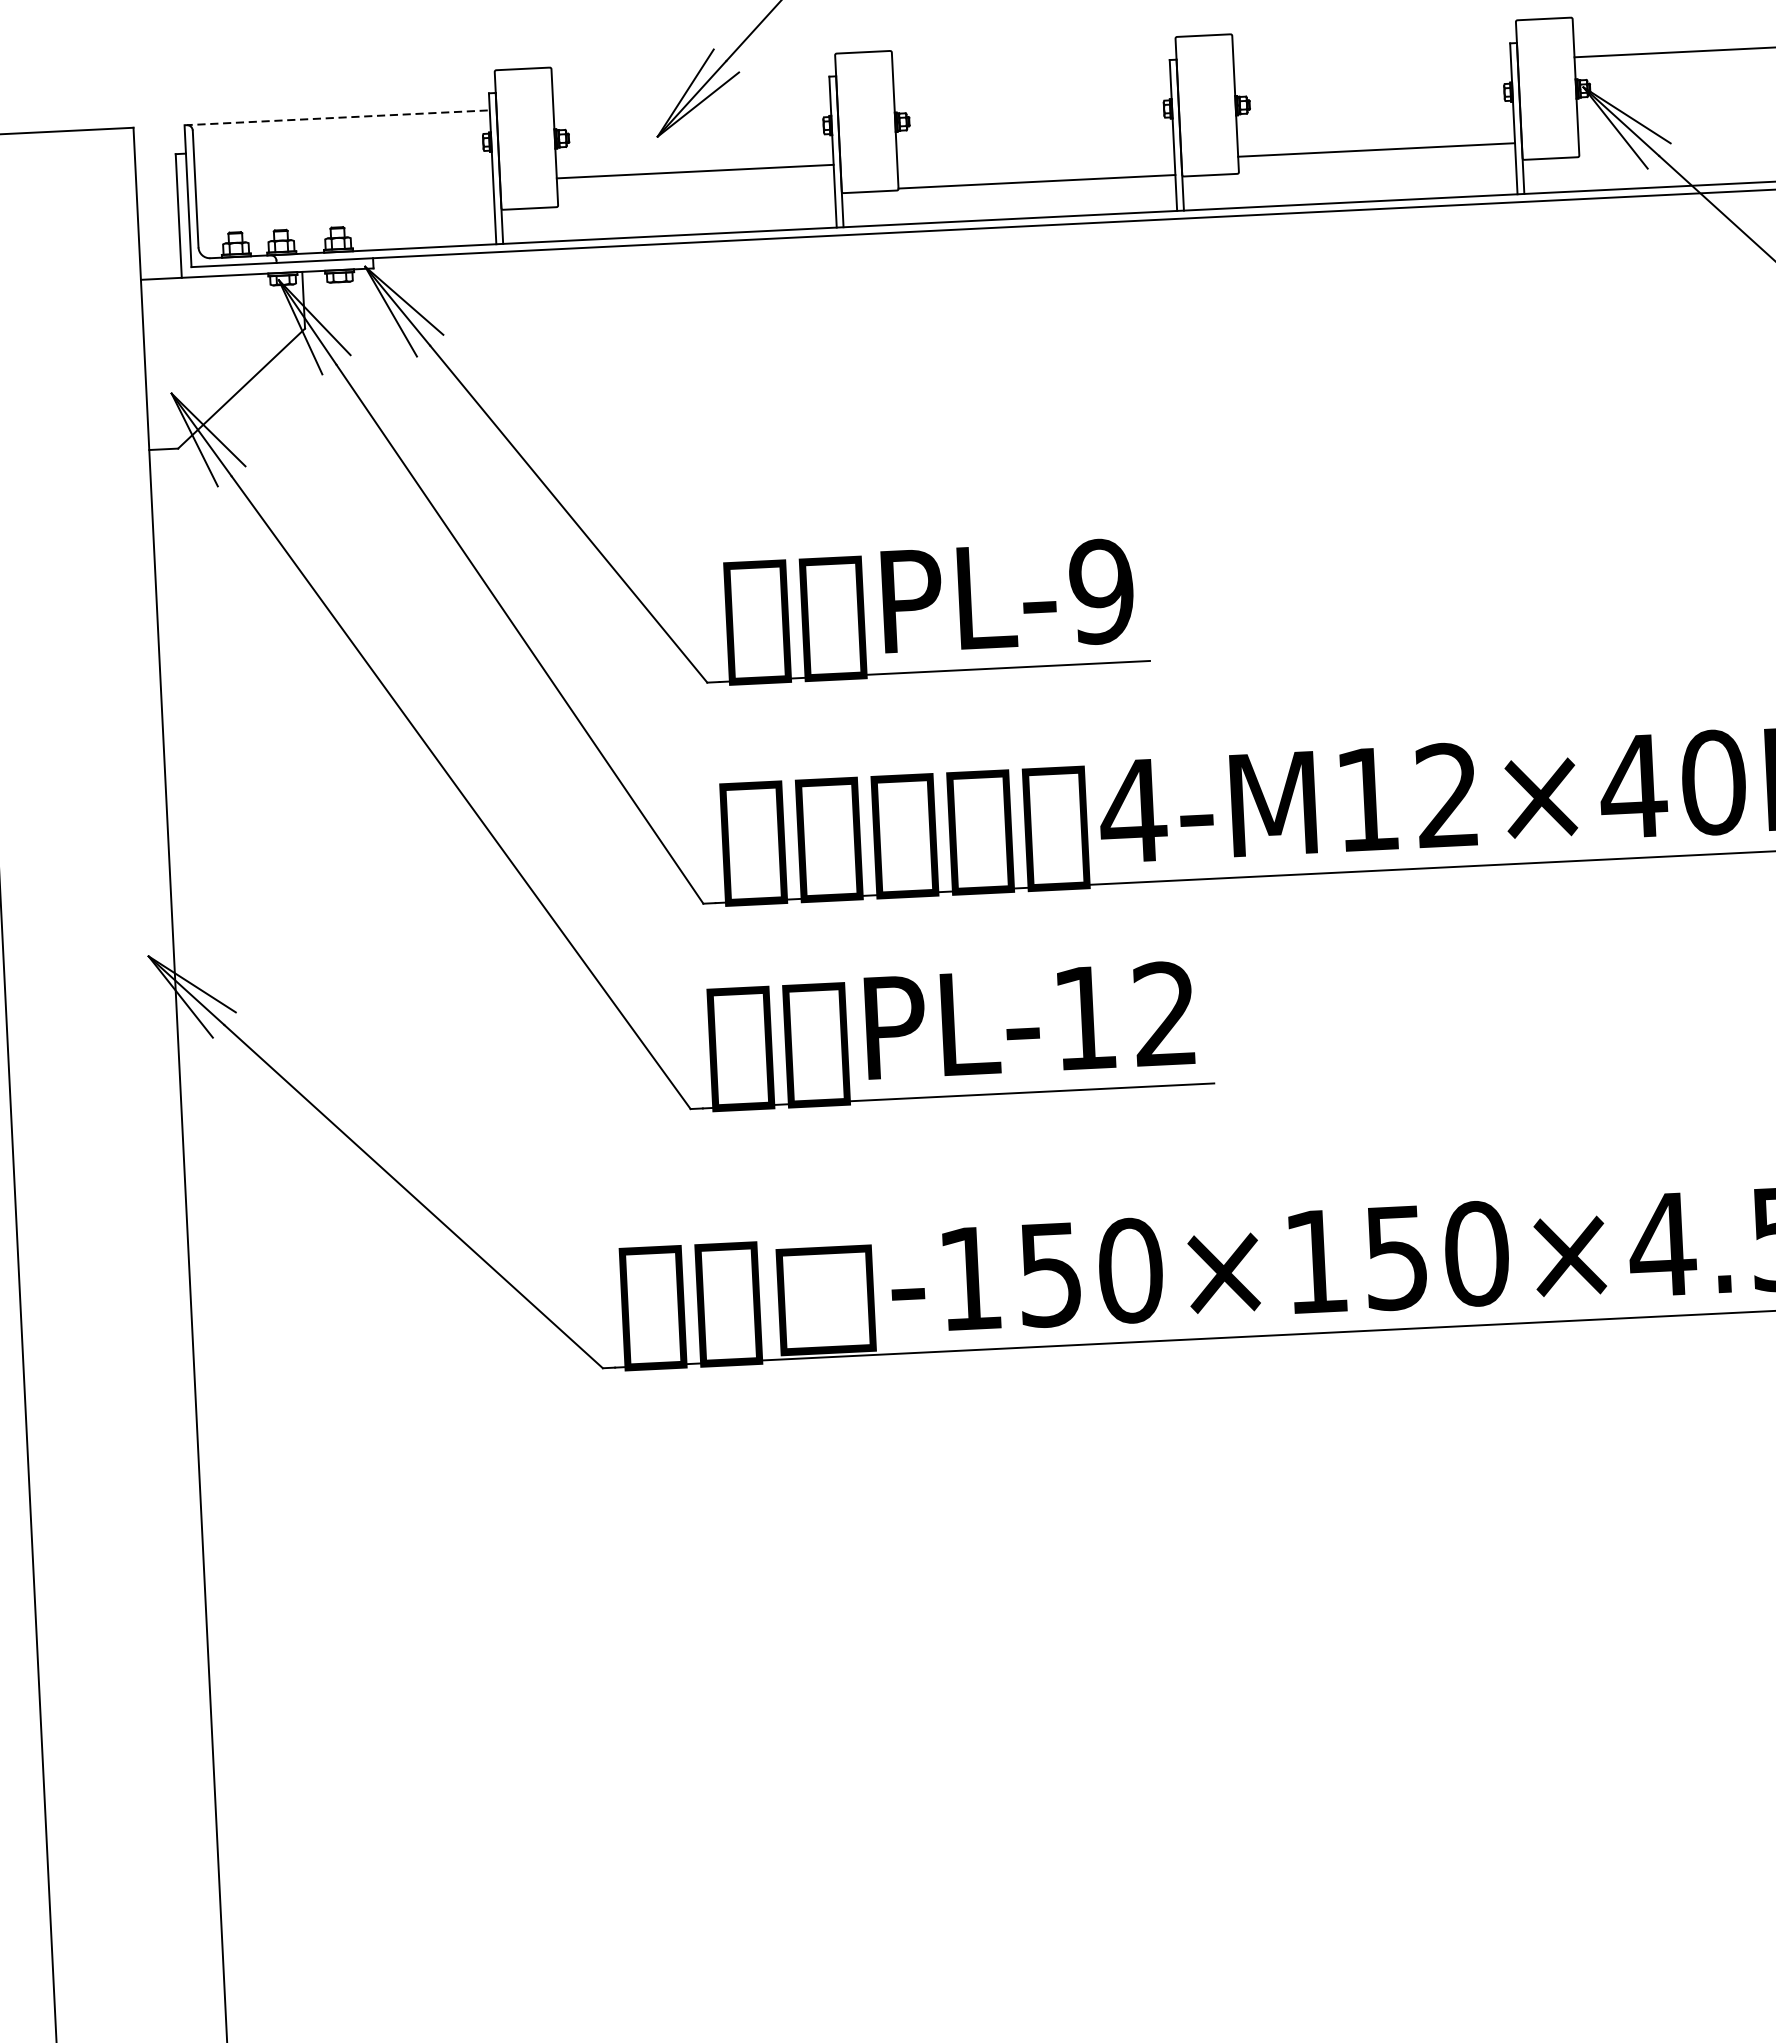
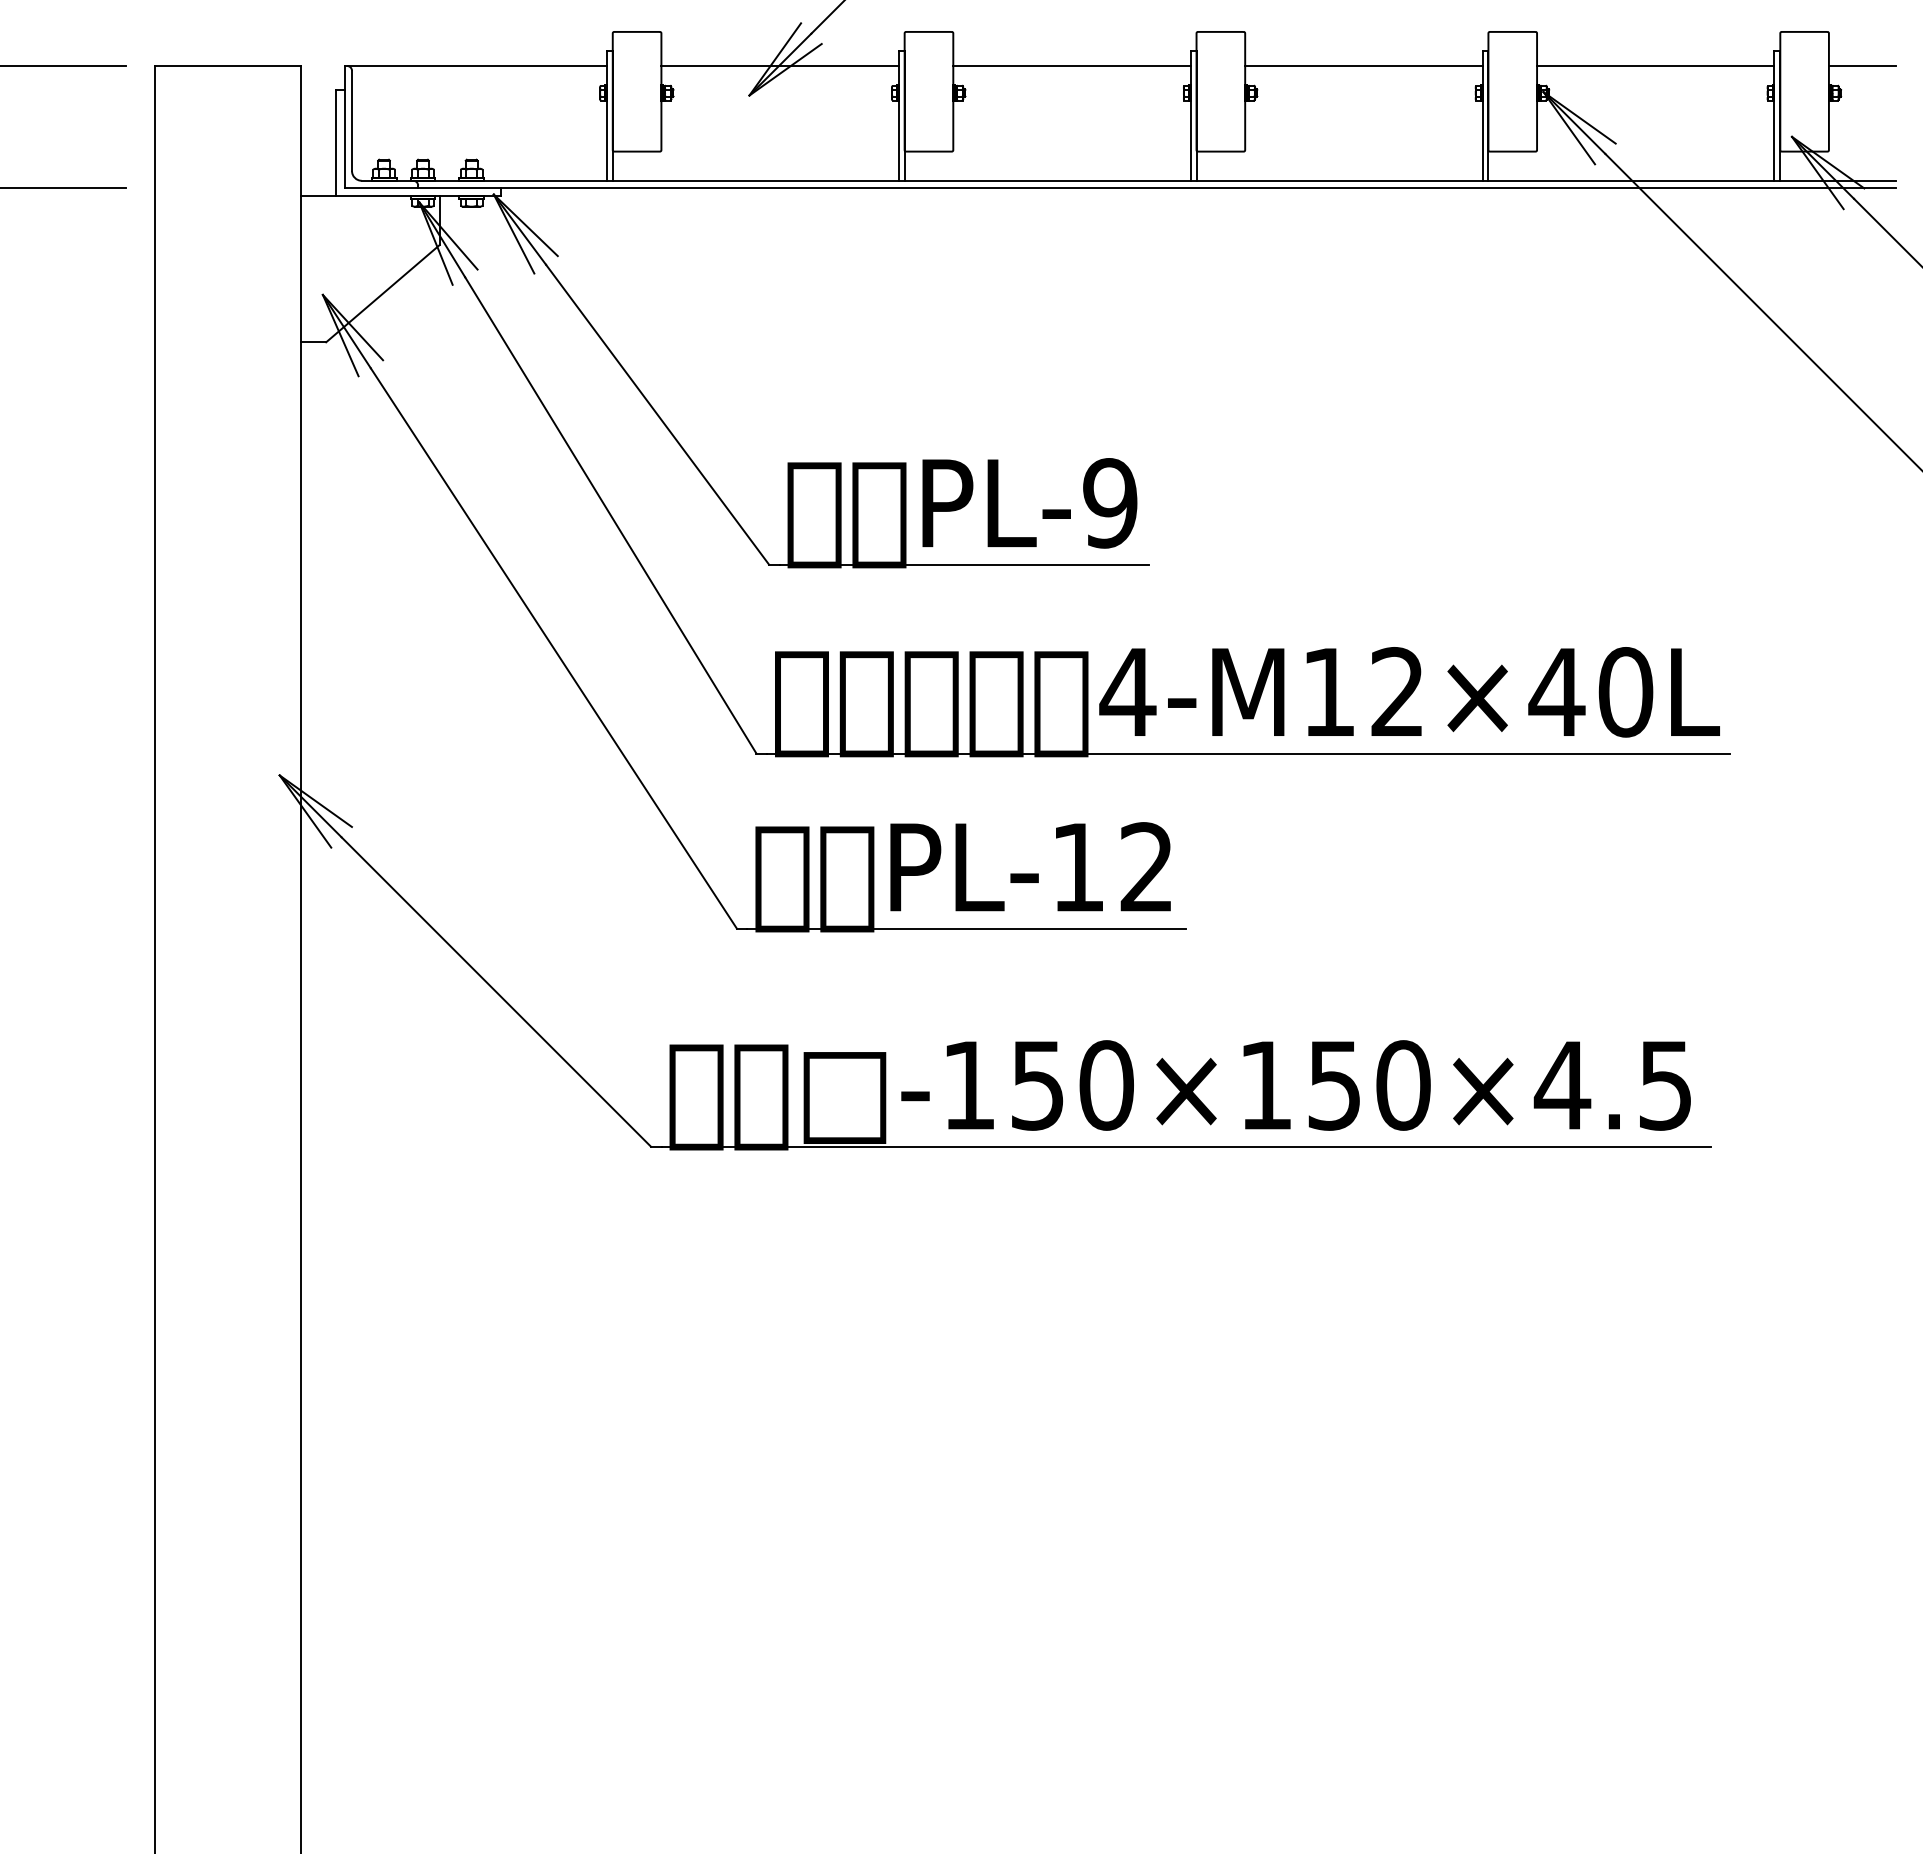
line: (337, 117) -> (476, 65), dashed -> solid
line: (1376, 149) -> (1363, 65), moved
line: (694, 171) -> (779, 65), moved
line: (1036, 181) -> (1071, 65), moved

